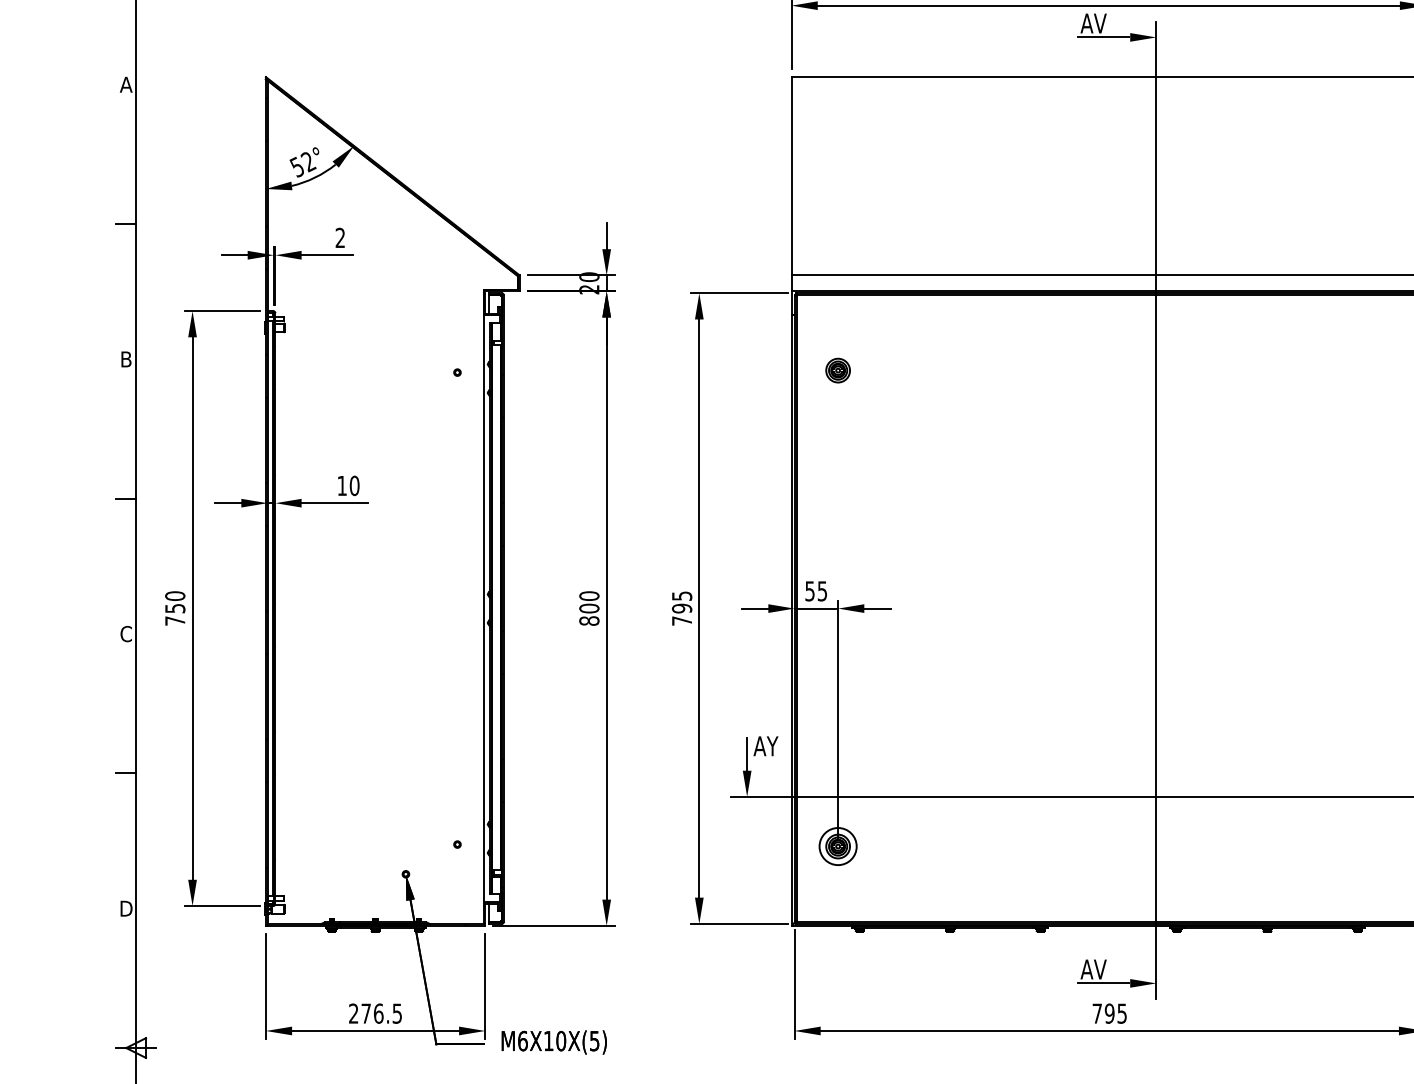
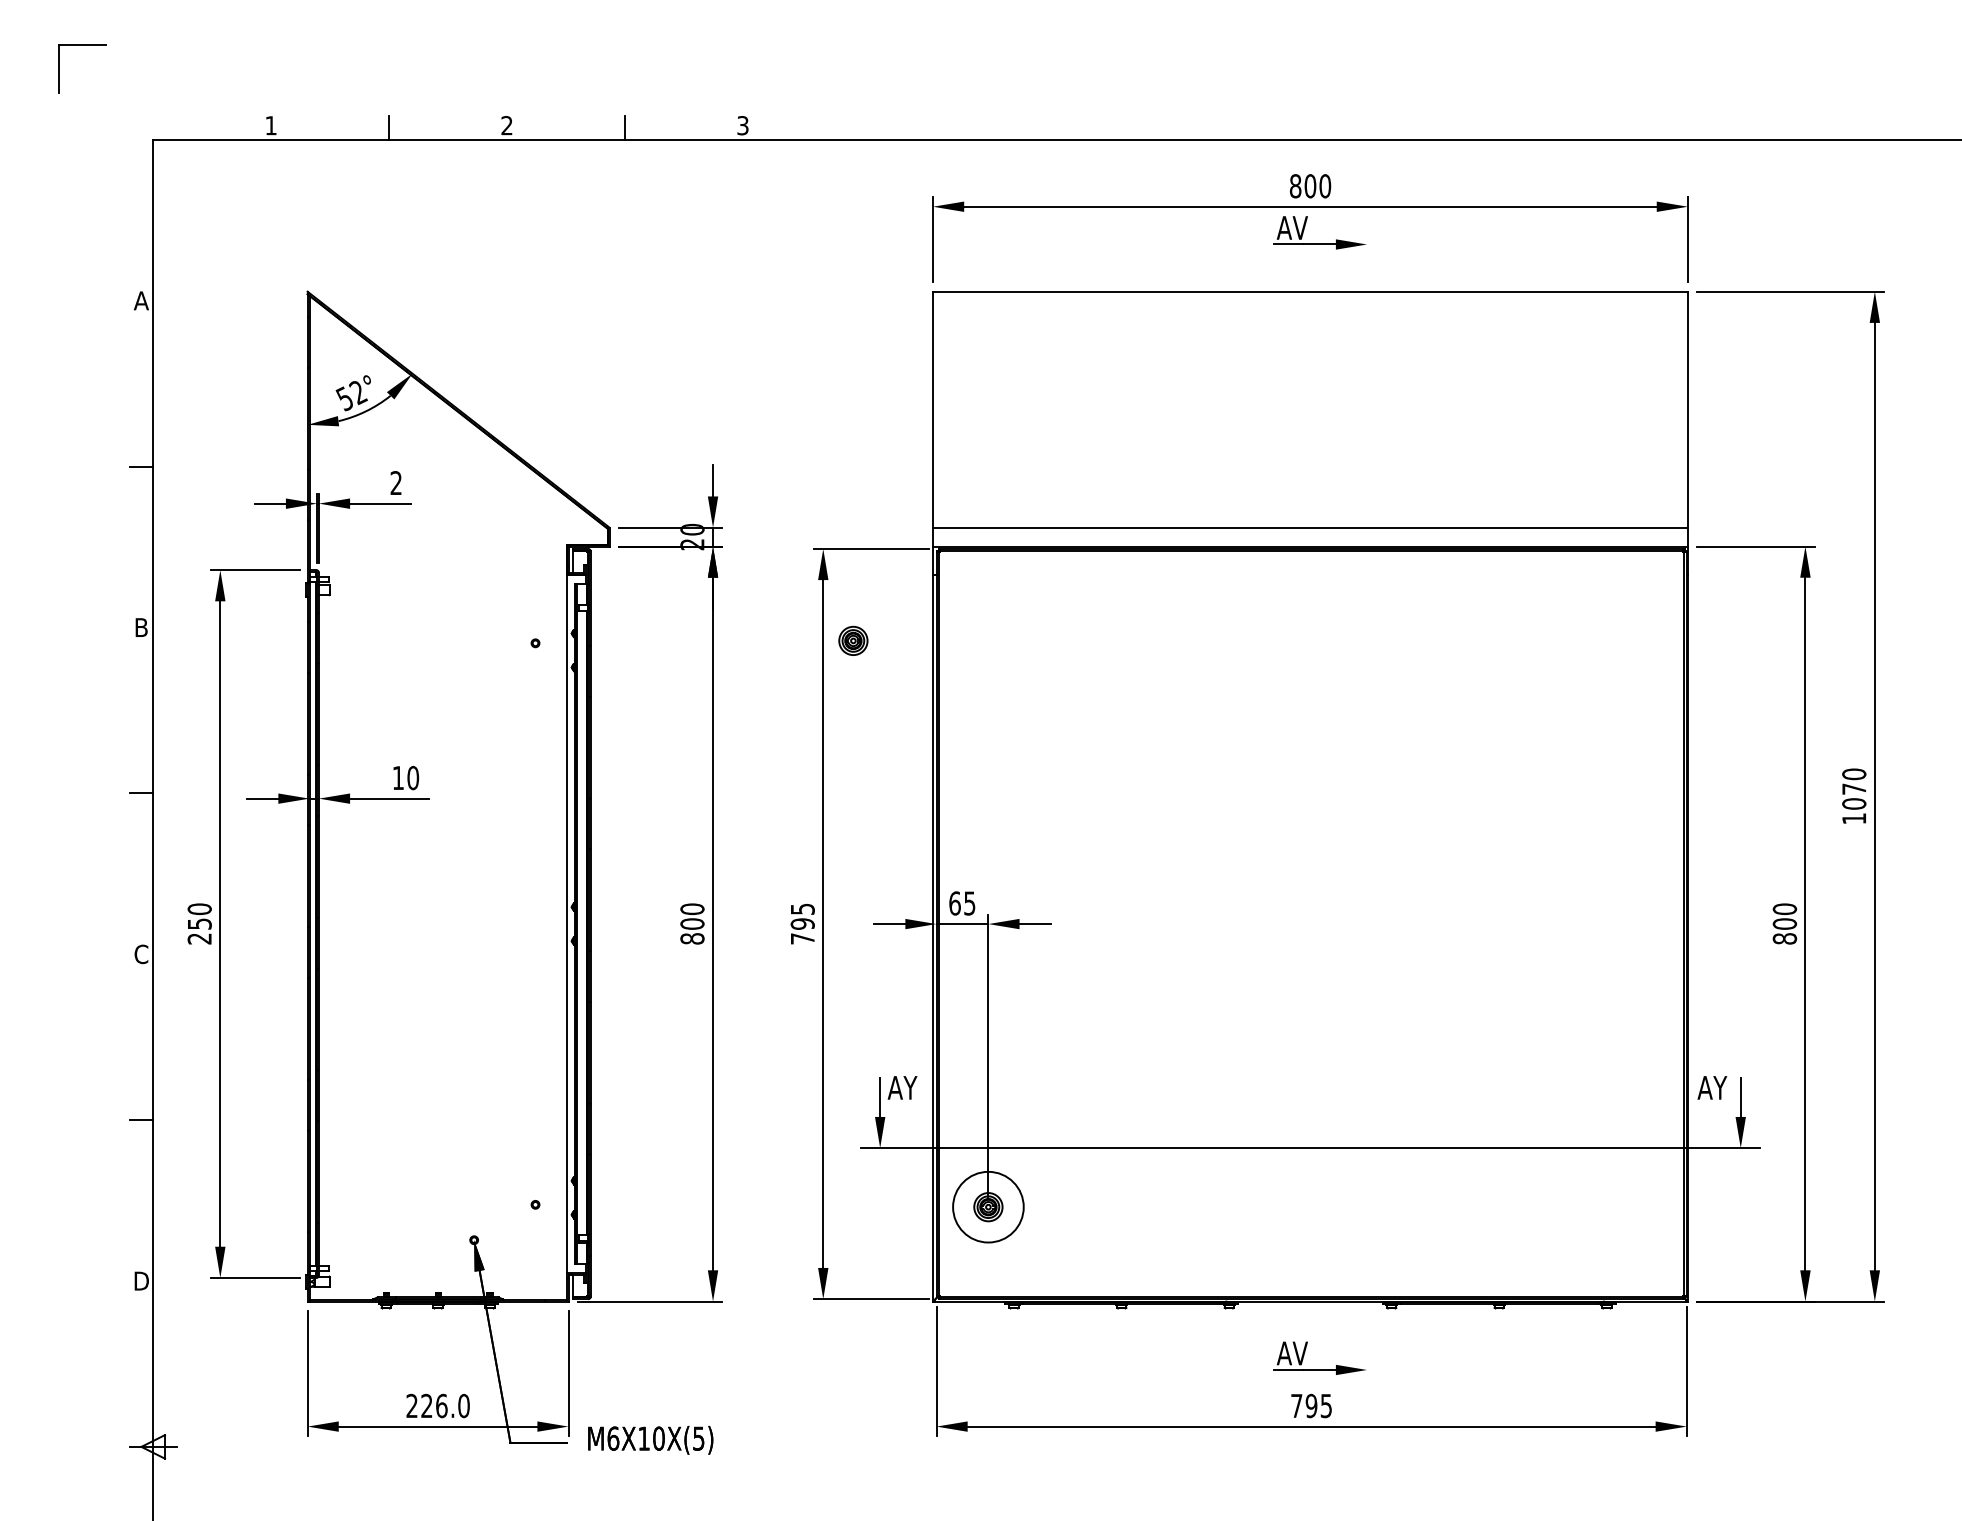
part: (838, 370) -> (853, 640), moved
line: (1156, 509) -> (1367, 806), removed
text: (809, 591) -> (954, 903), 55 -> 65
text: (175, 620) -> (199, 938), 750 -> 250
circle: (838, 846) -> (988, 1207), size x1.6
text: (381, 1013) -> (445, 1405), 276.5 -> 226.0

